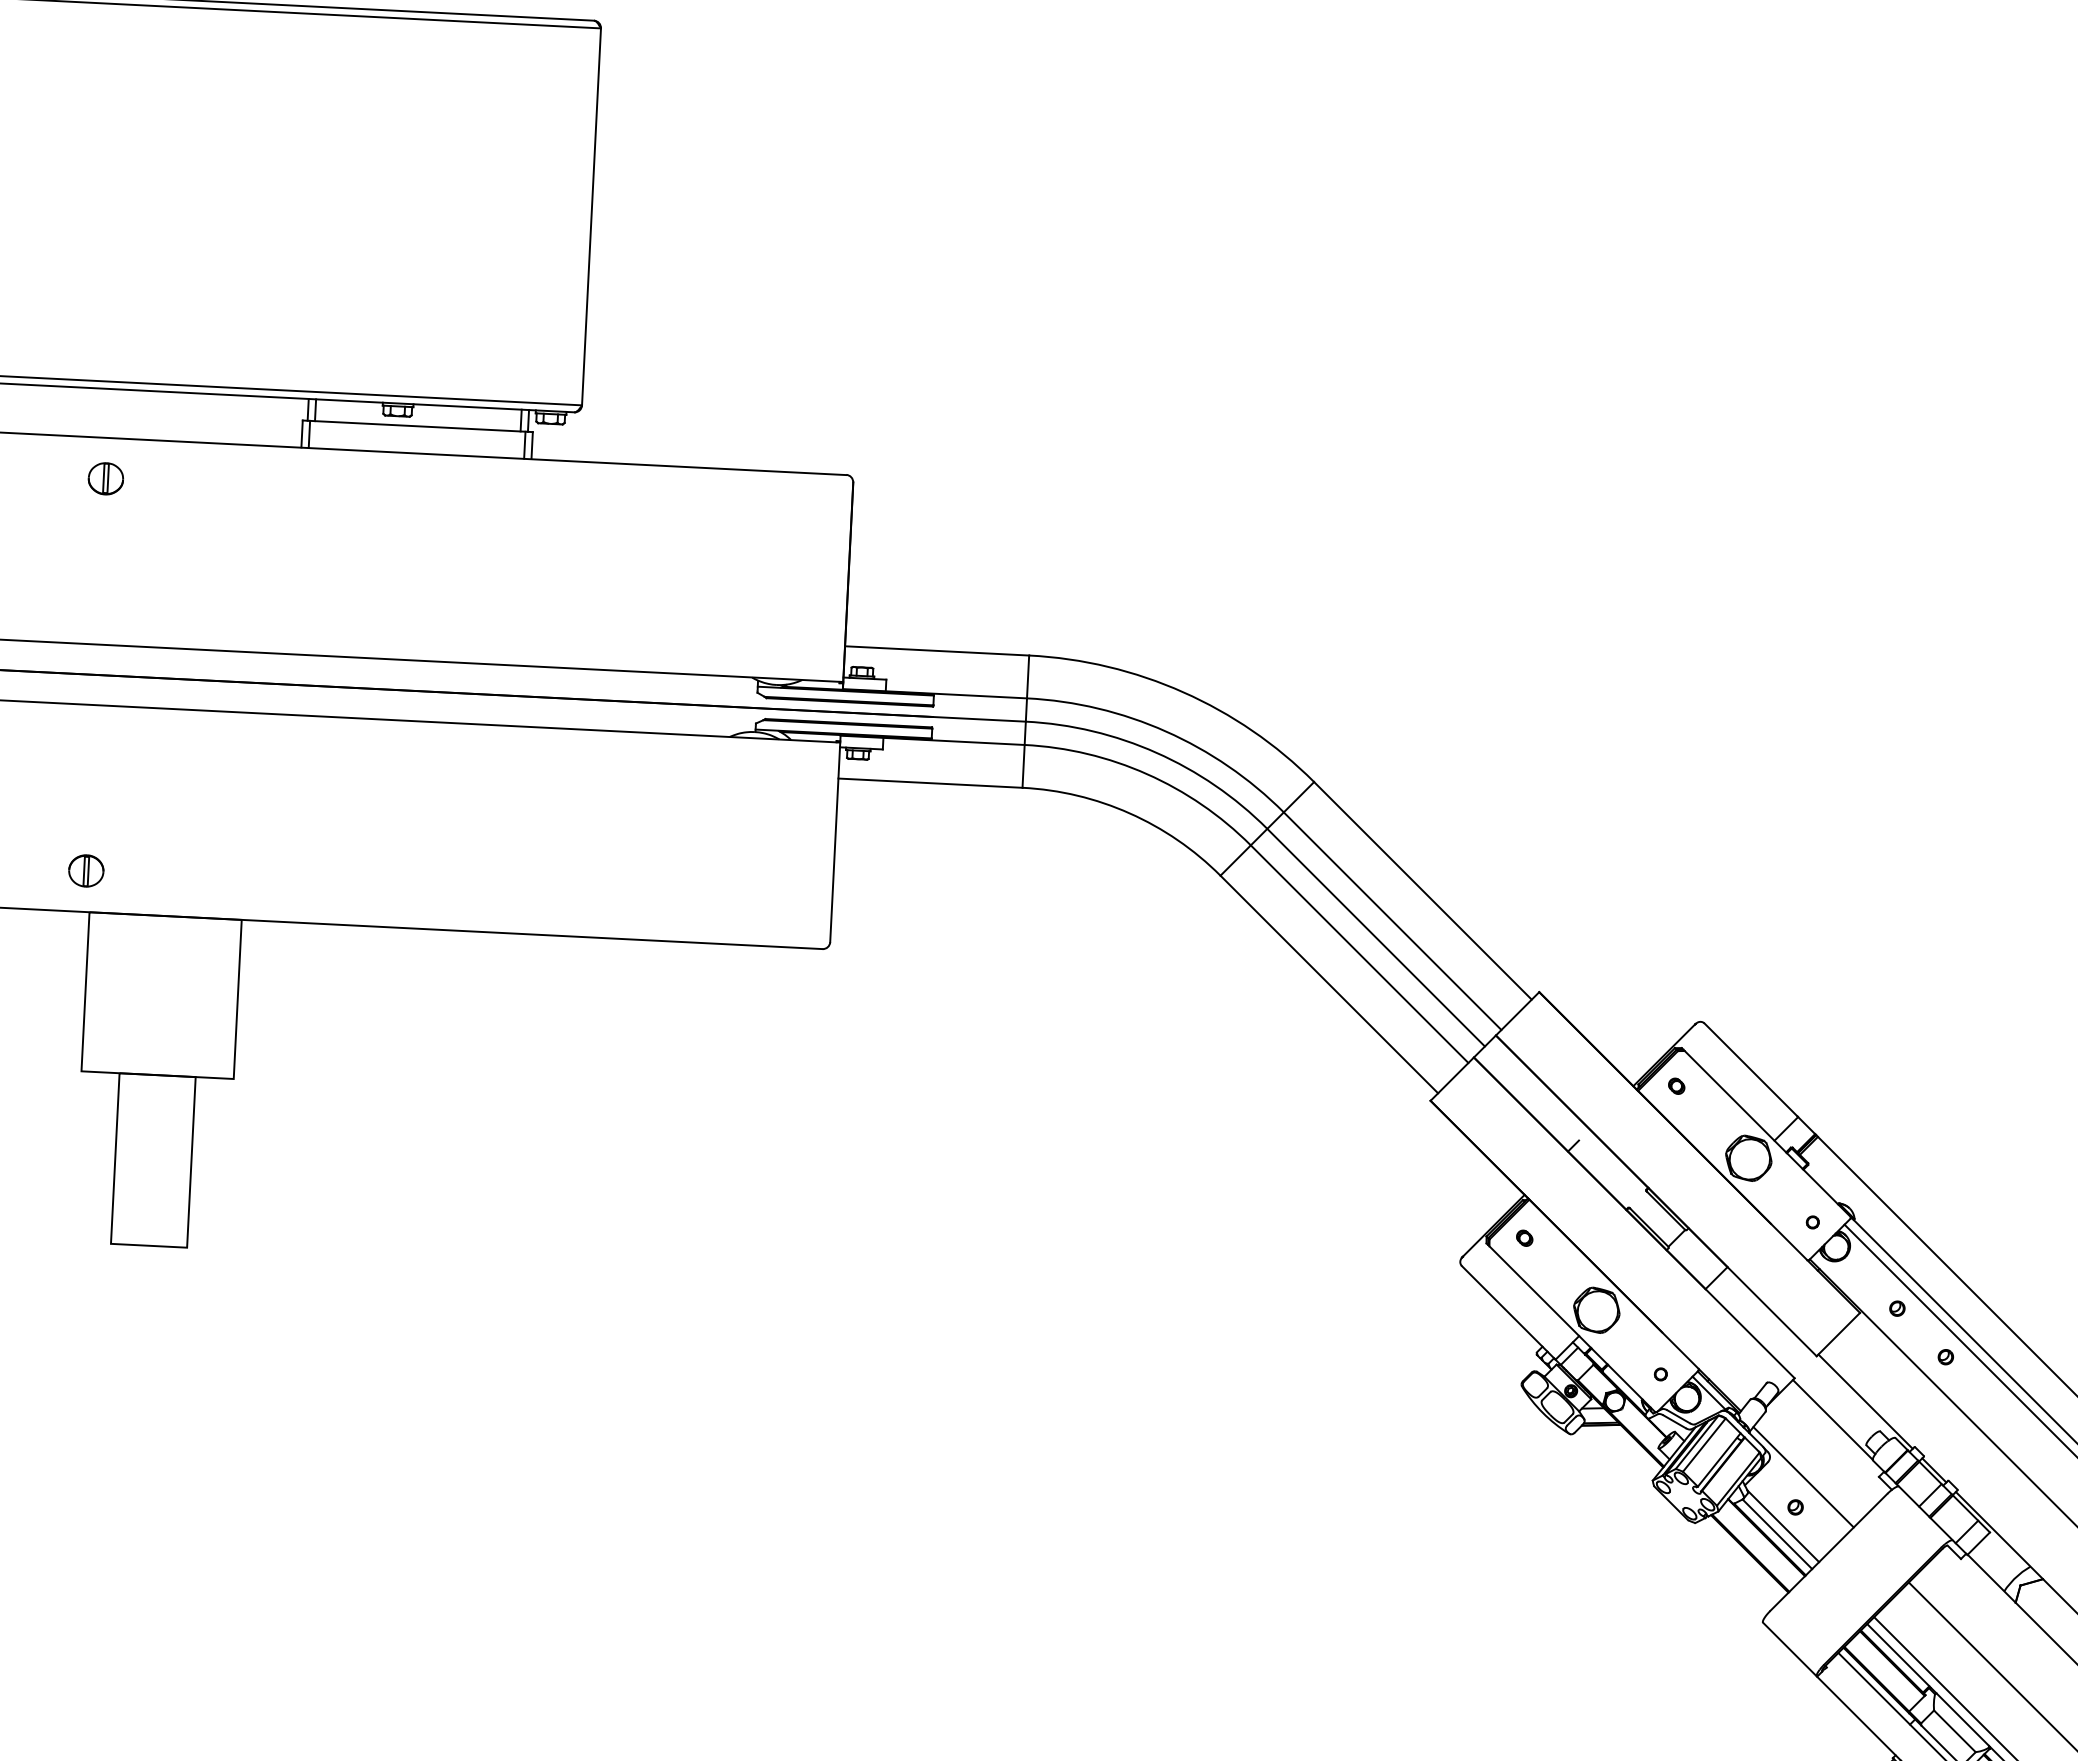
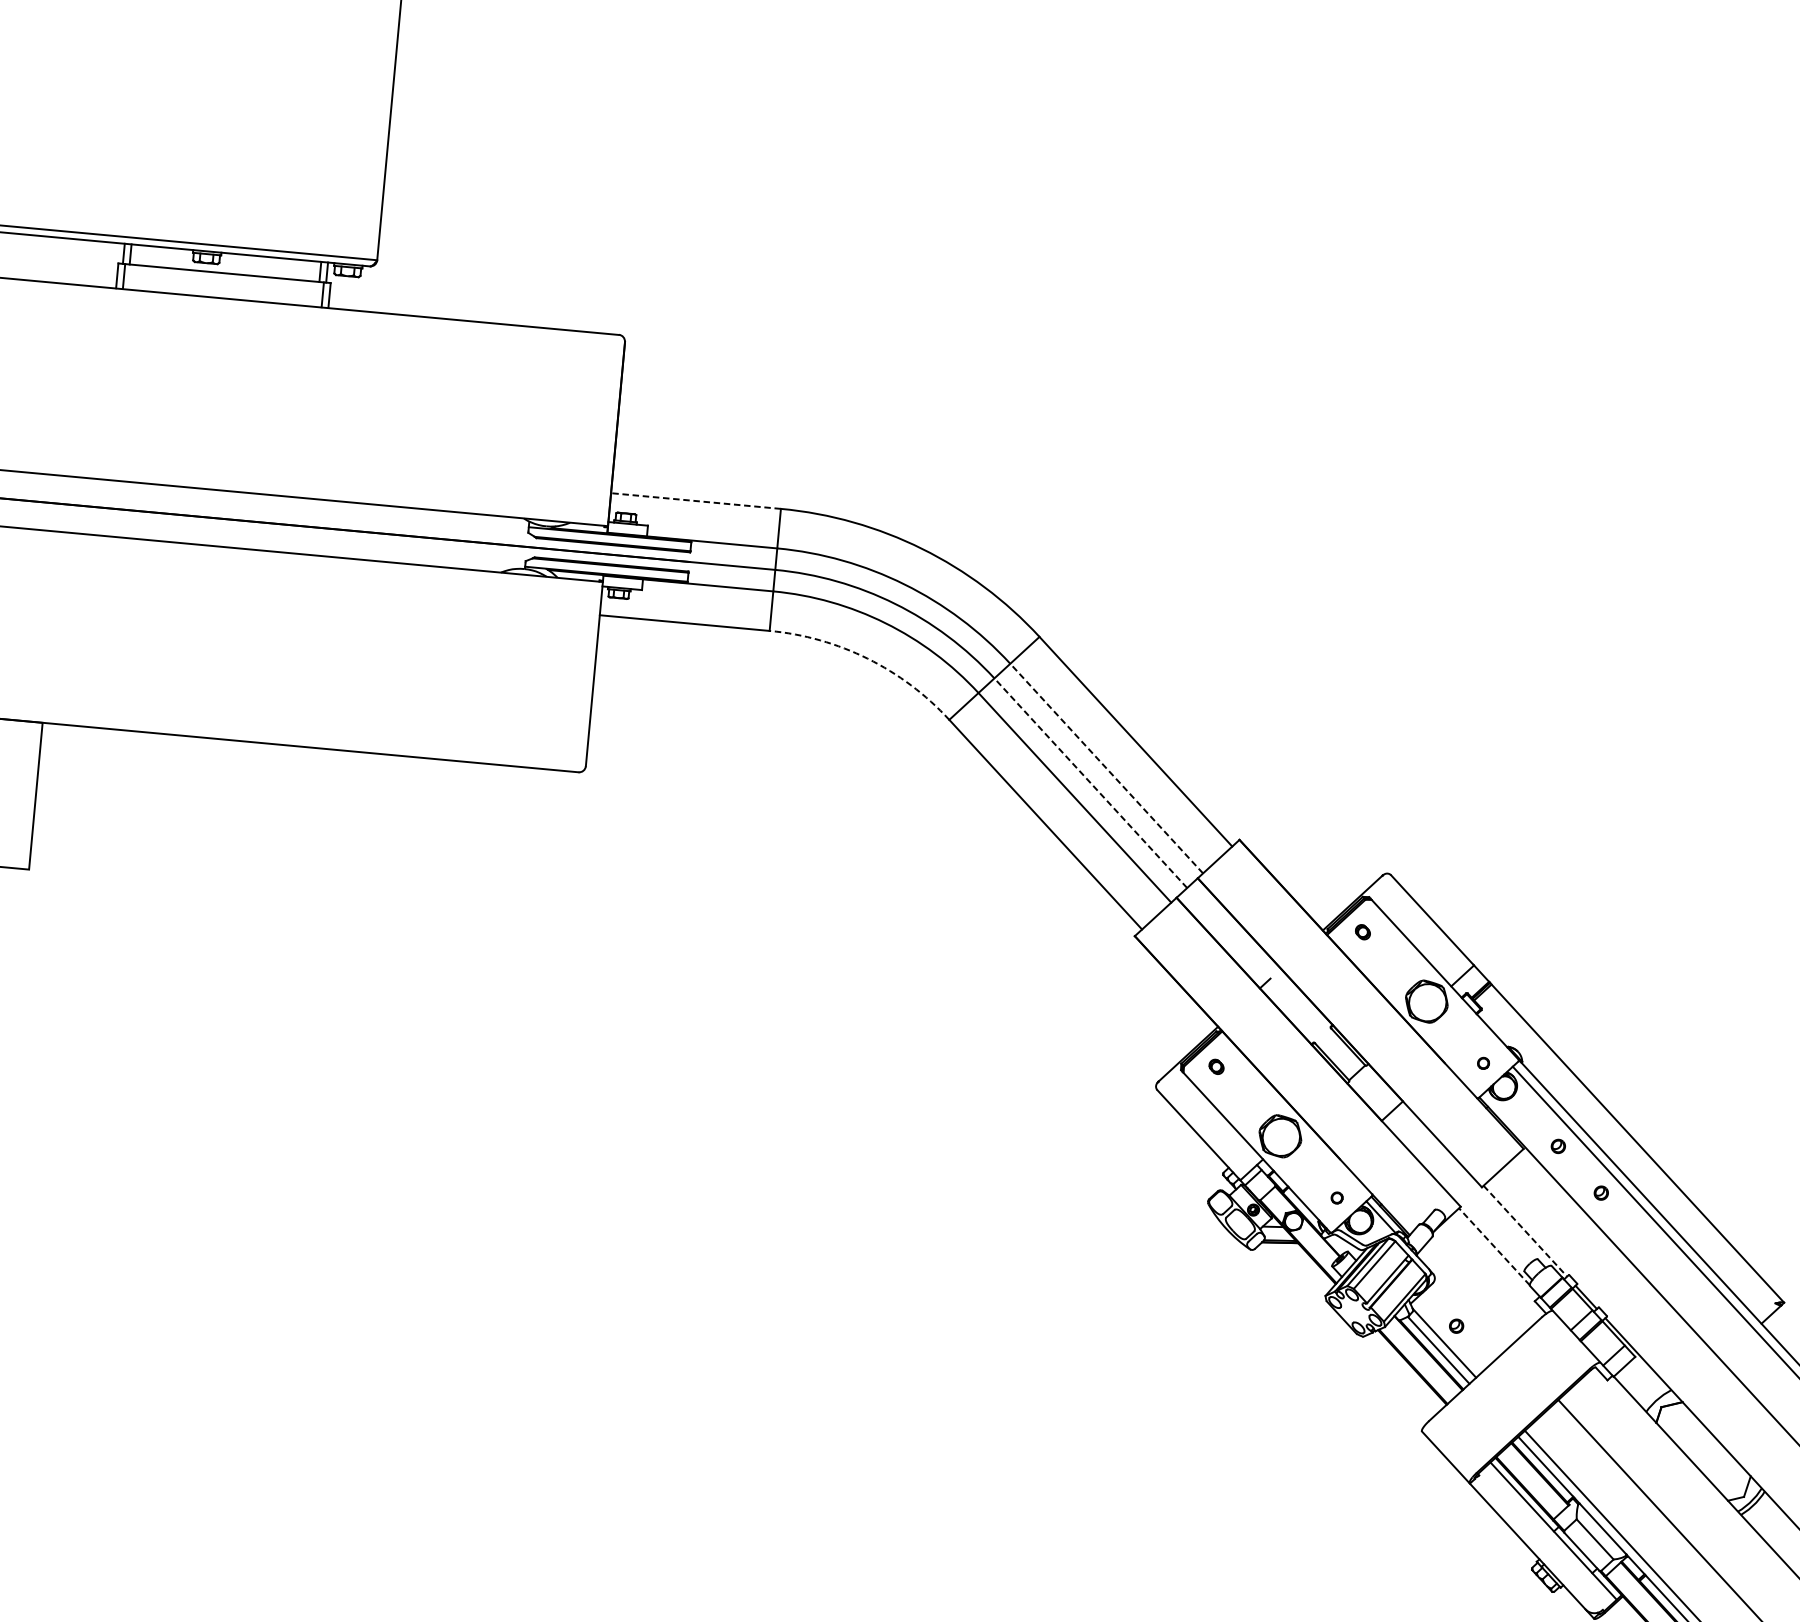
line: (936, 650) -> (695, 500), solid -> dashed
arc: (1129, 813) -> (867, 658), solid -> dashed
line: (1392, 921) -> (1106, 768), solid -> dashed
line: (1376, 937) -> (1091, 783), solid -> dashed
line: (1865, 1401) -> (1525, 1231), solid -> dashed
line: (1832, 1419) -> (1494, 1246), solid -> dashed
line: (1803, 1477) -> (1465, 1298), removed

